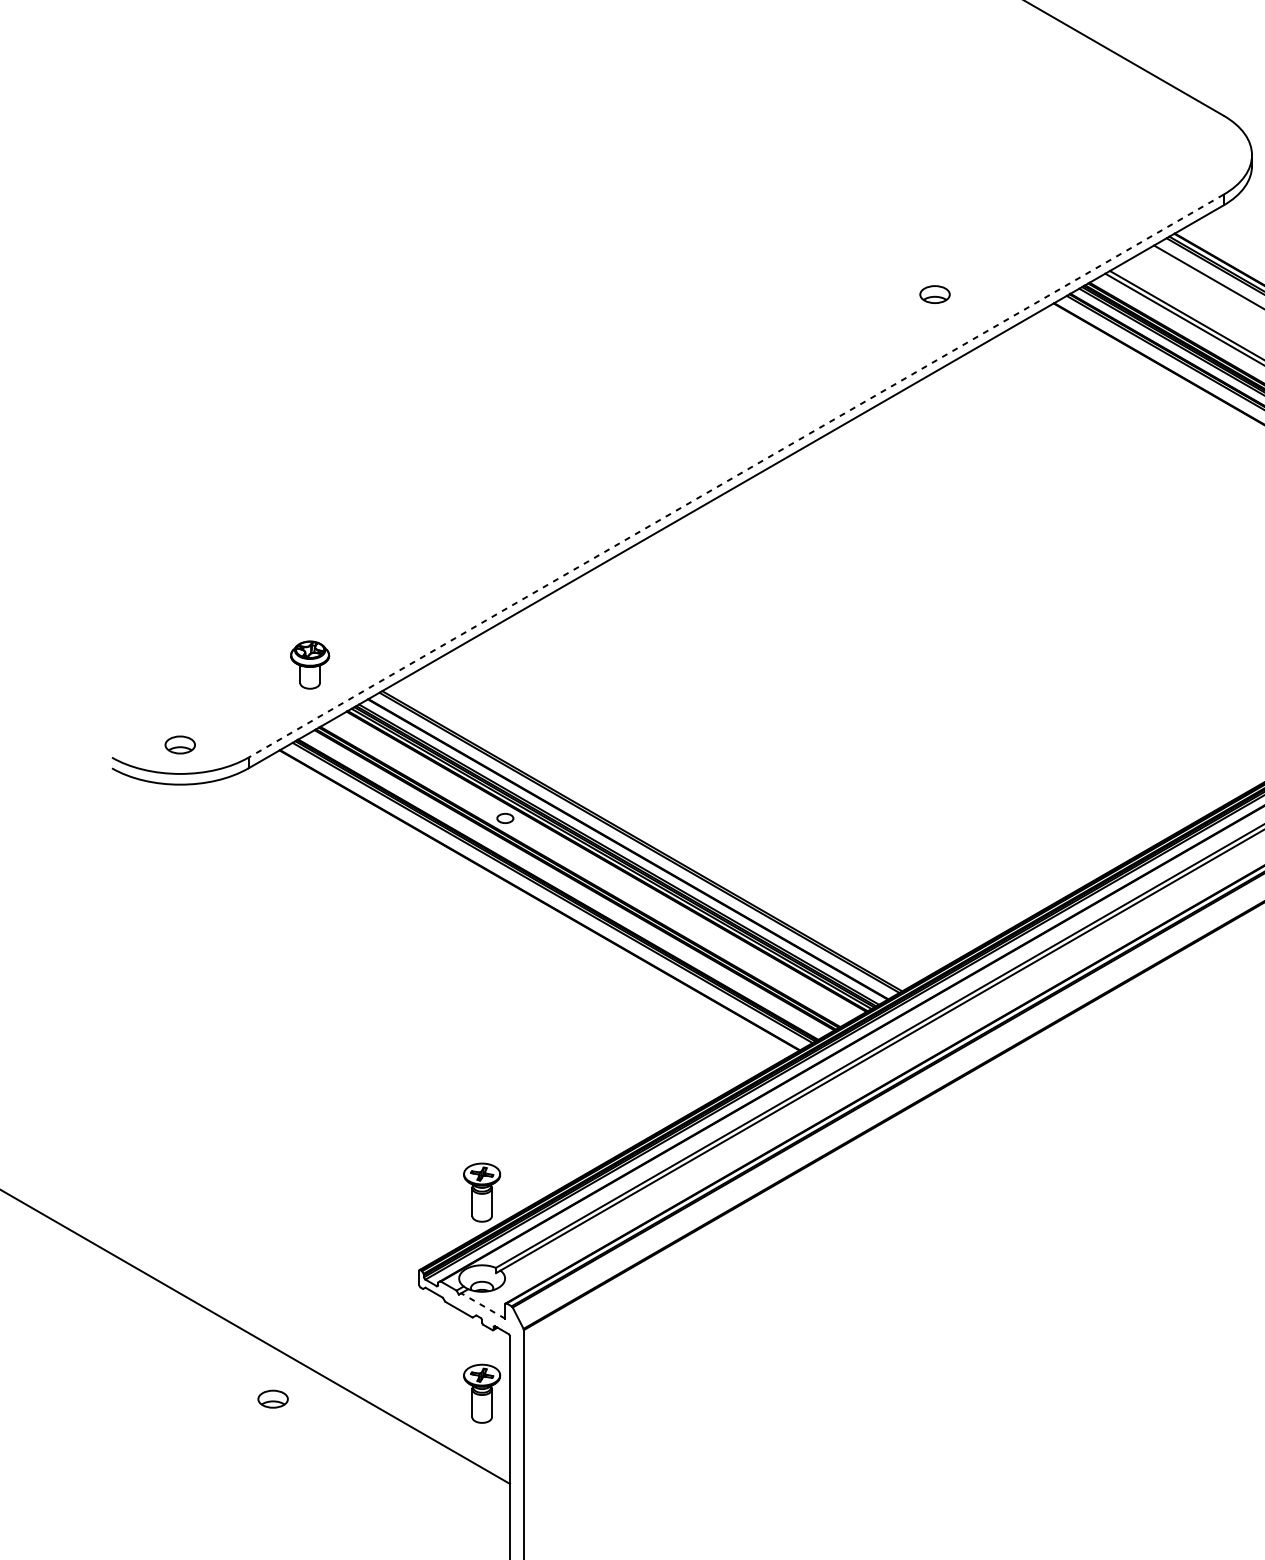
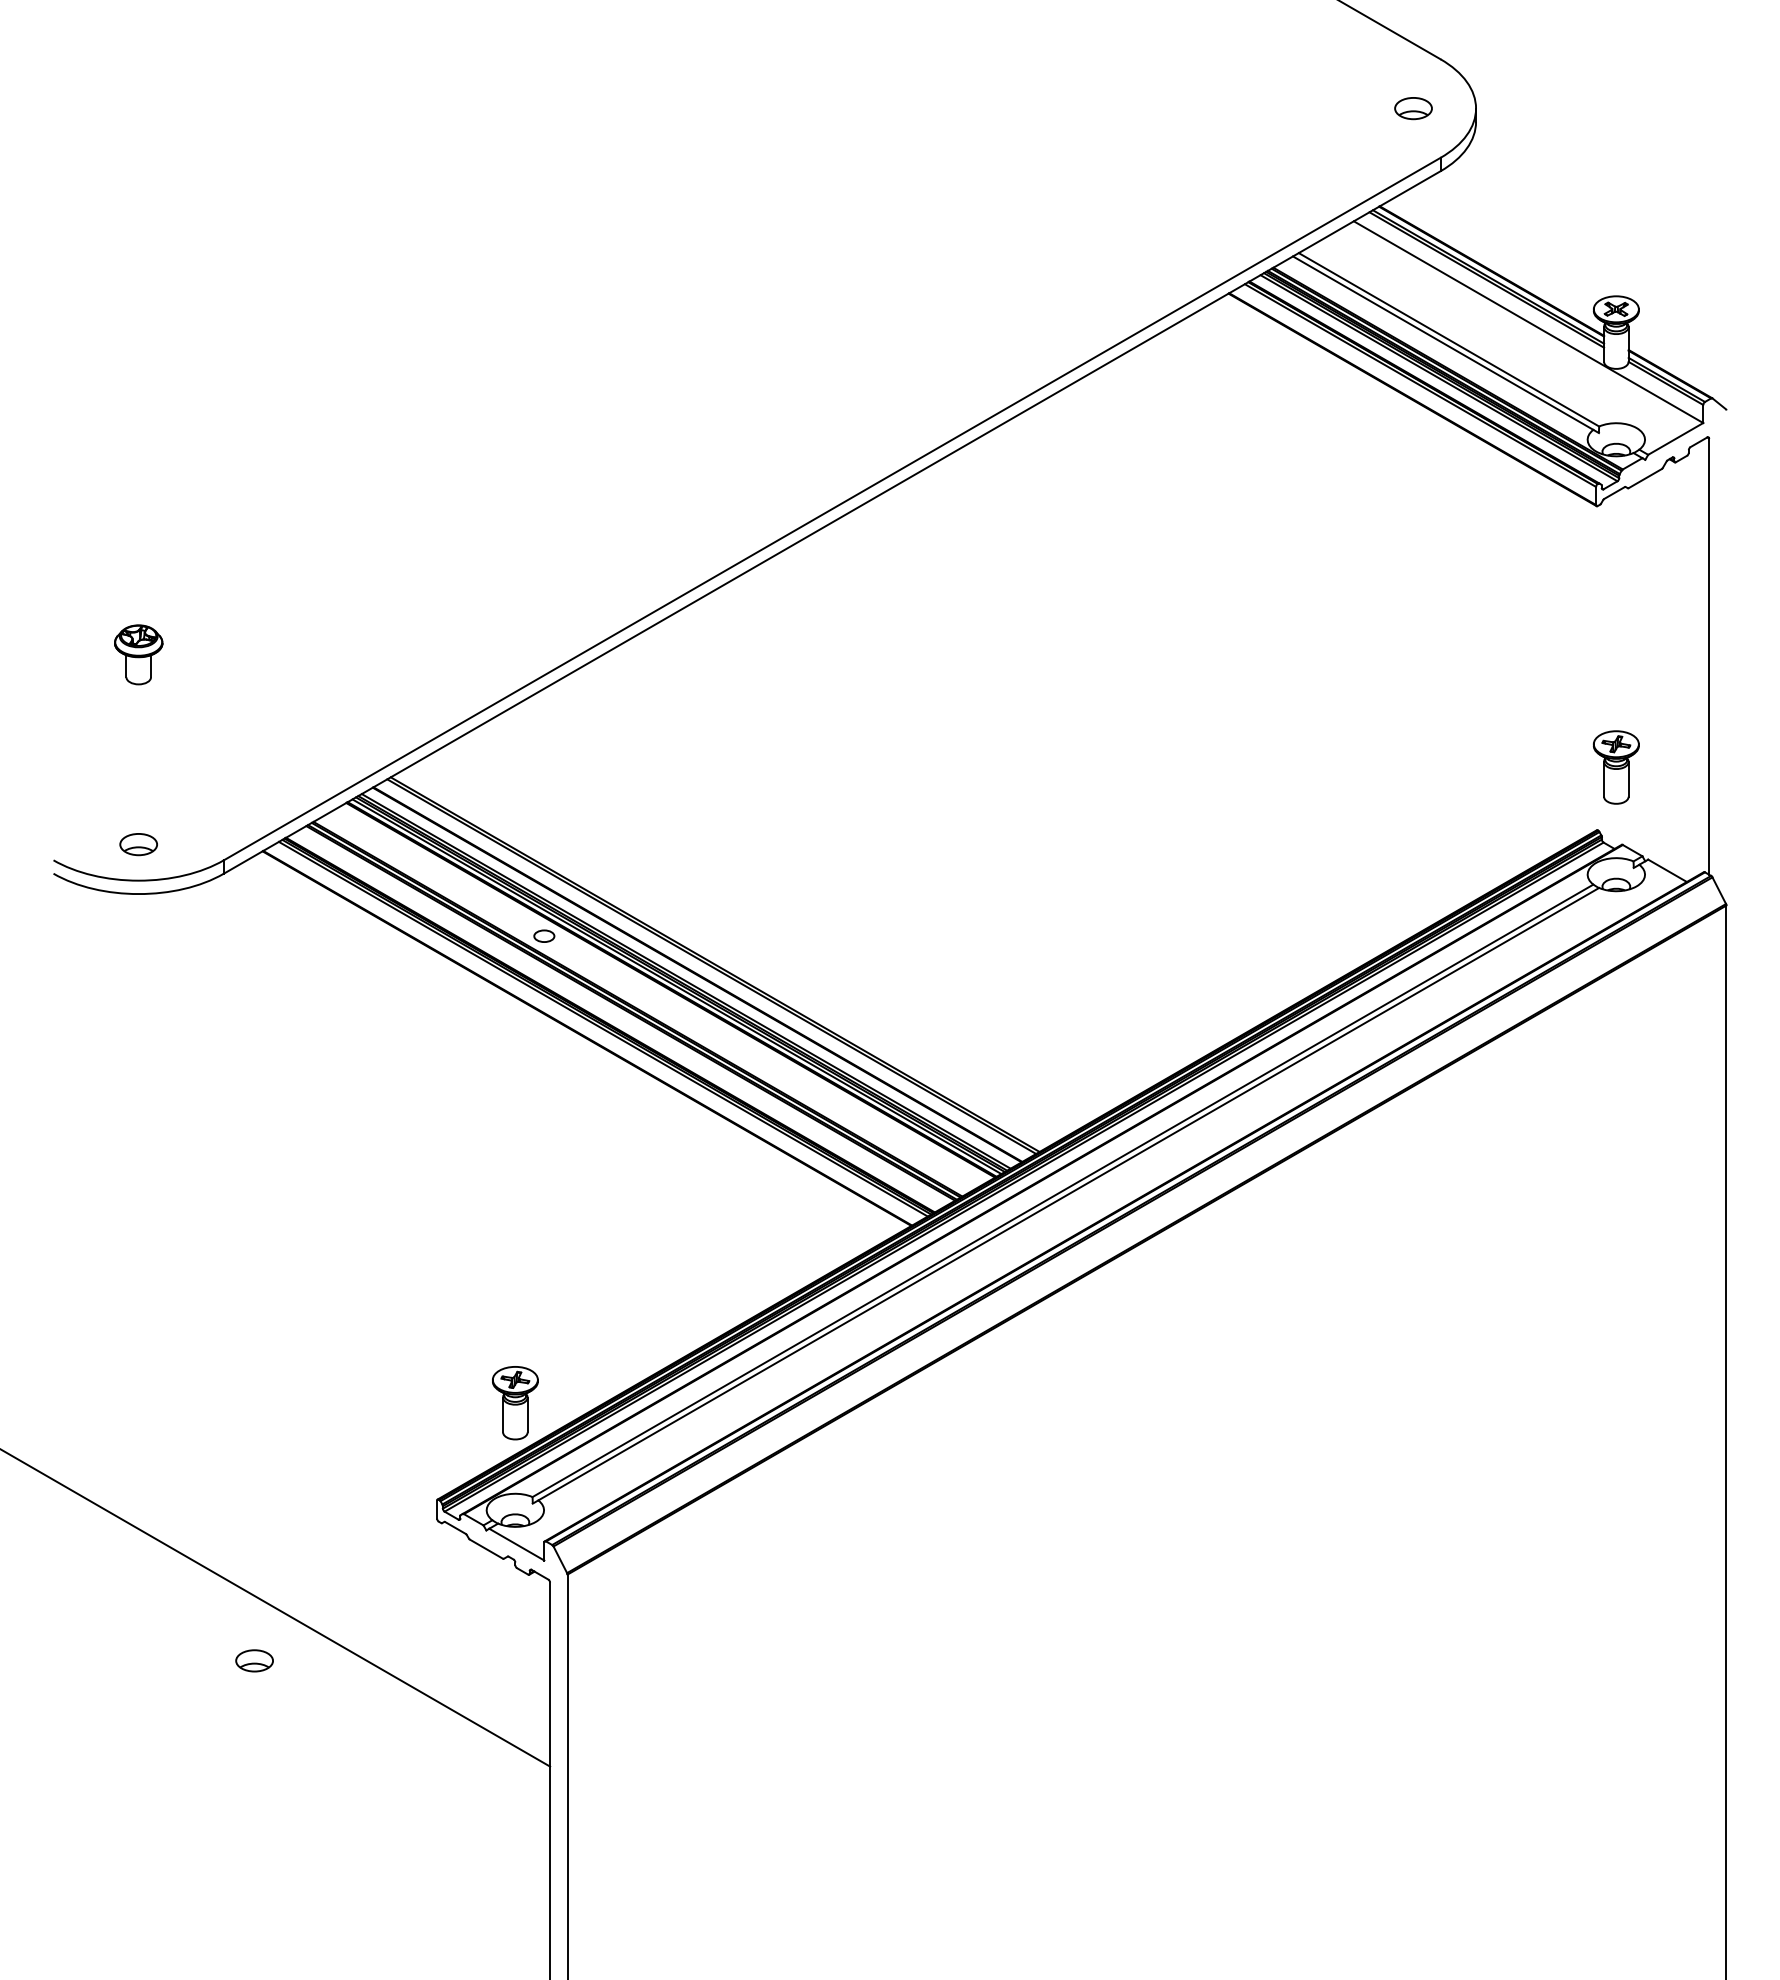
part: (935, 294) -> (1413, 108), moved
line: (736, 476) -> (832, 509), dashed -> solid
part: (309, 664) -> (138, 654), moved
line: (483, 1305) -> (516, 1544), dashed -> solid
part: (482, 1394) -> (515, 1654), removed

